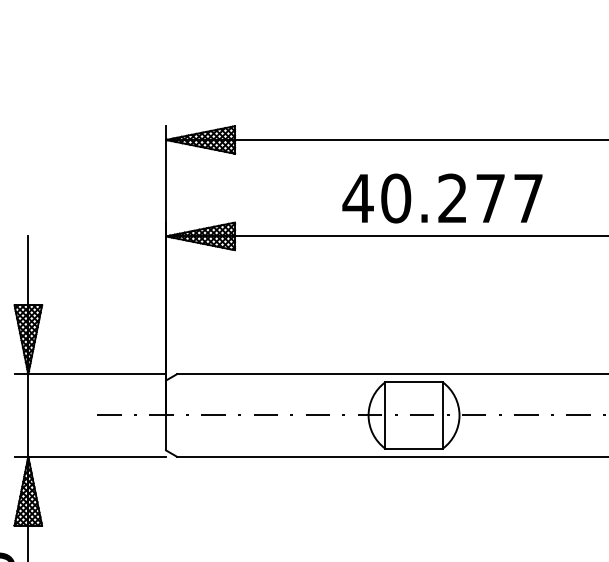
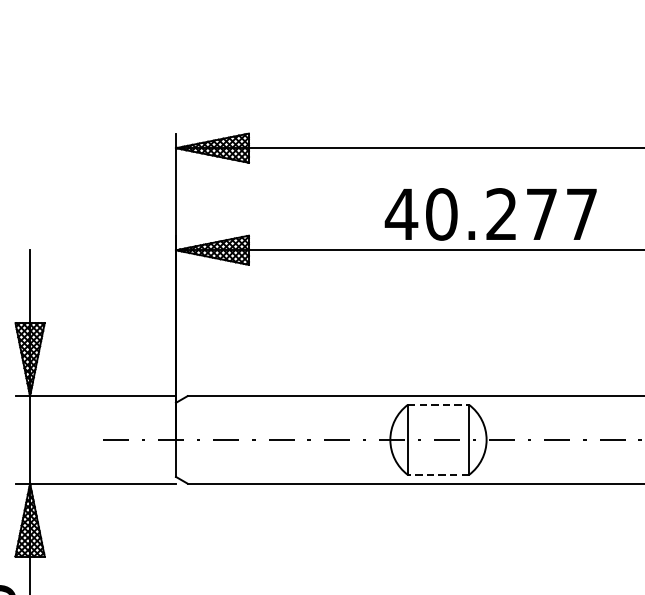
text: (442, 198) -> (490, 214), moved
line: (414, 382) -> (438, 404), solid -> dashed
line: (414, 448) -> (438, 474), solid -> dashed

